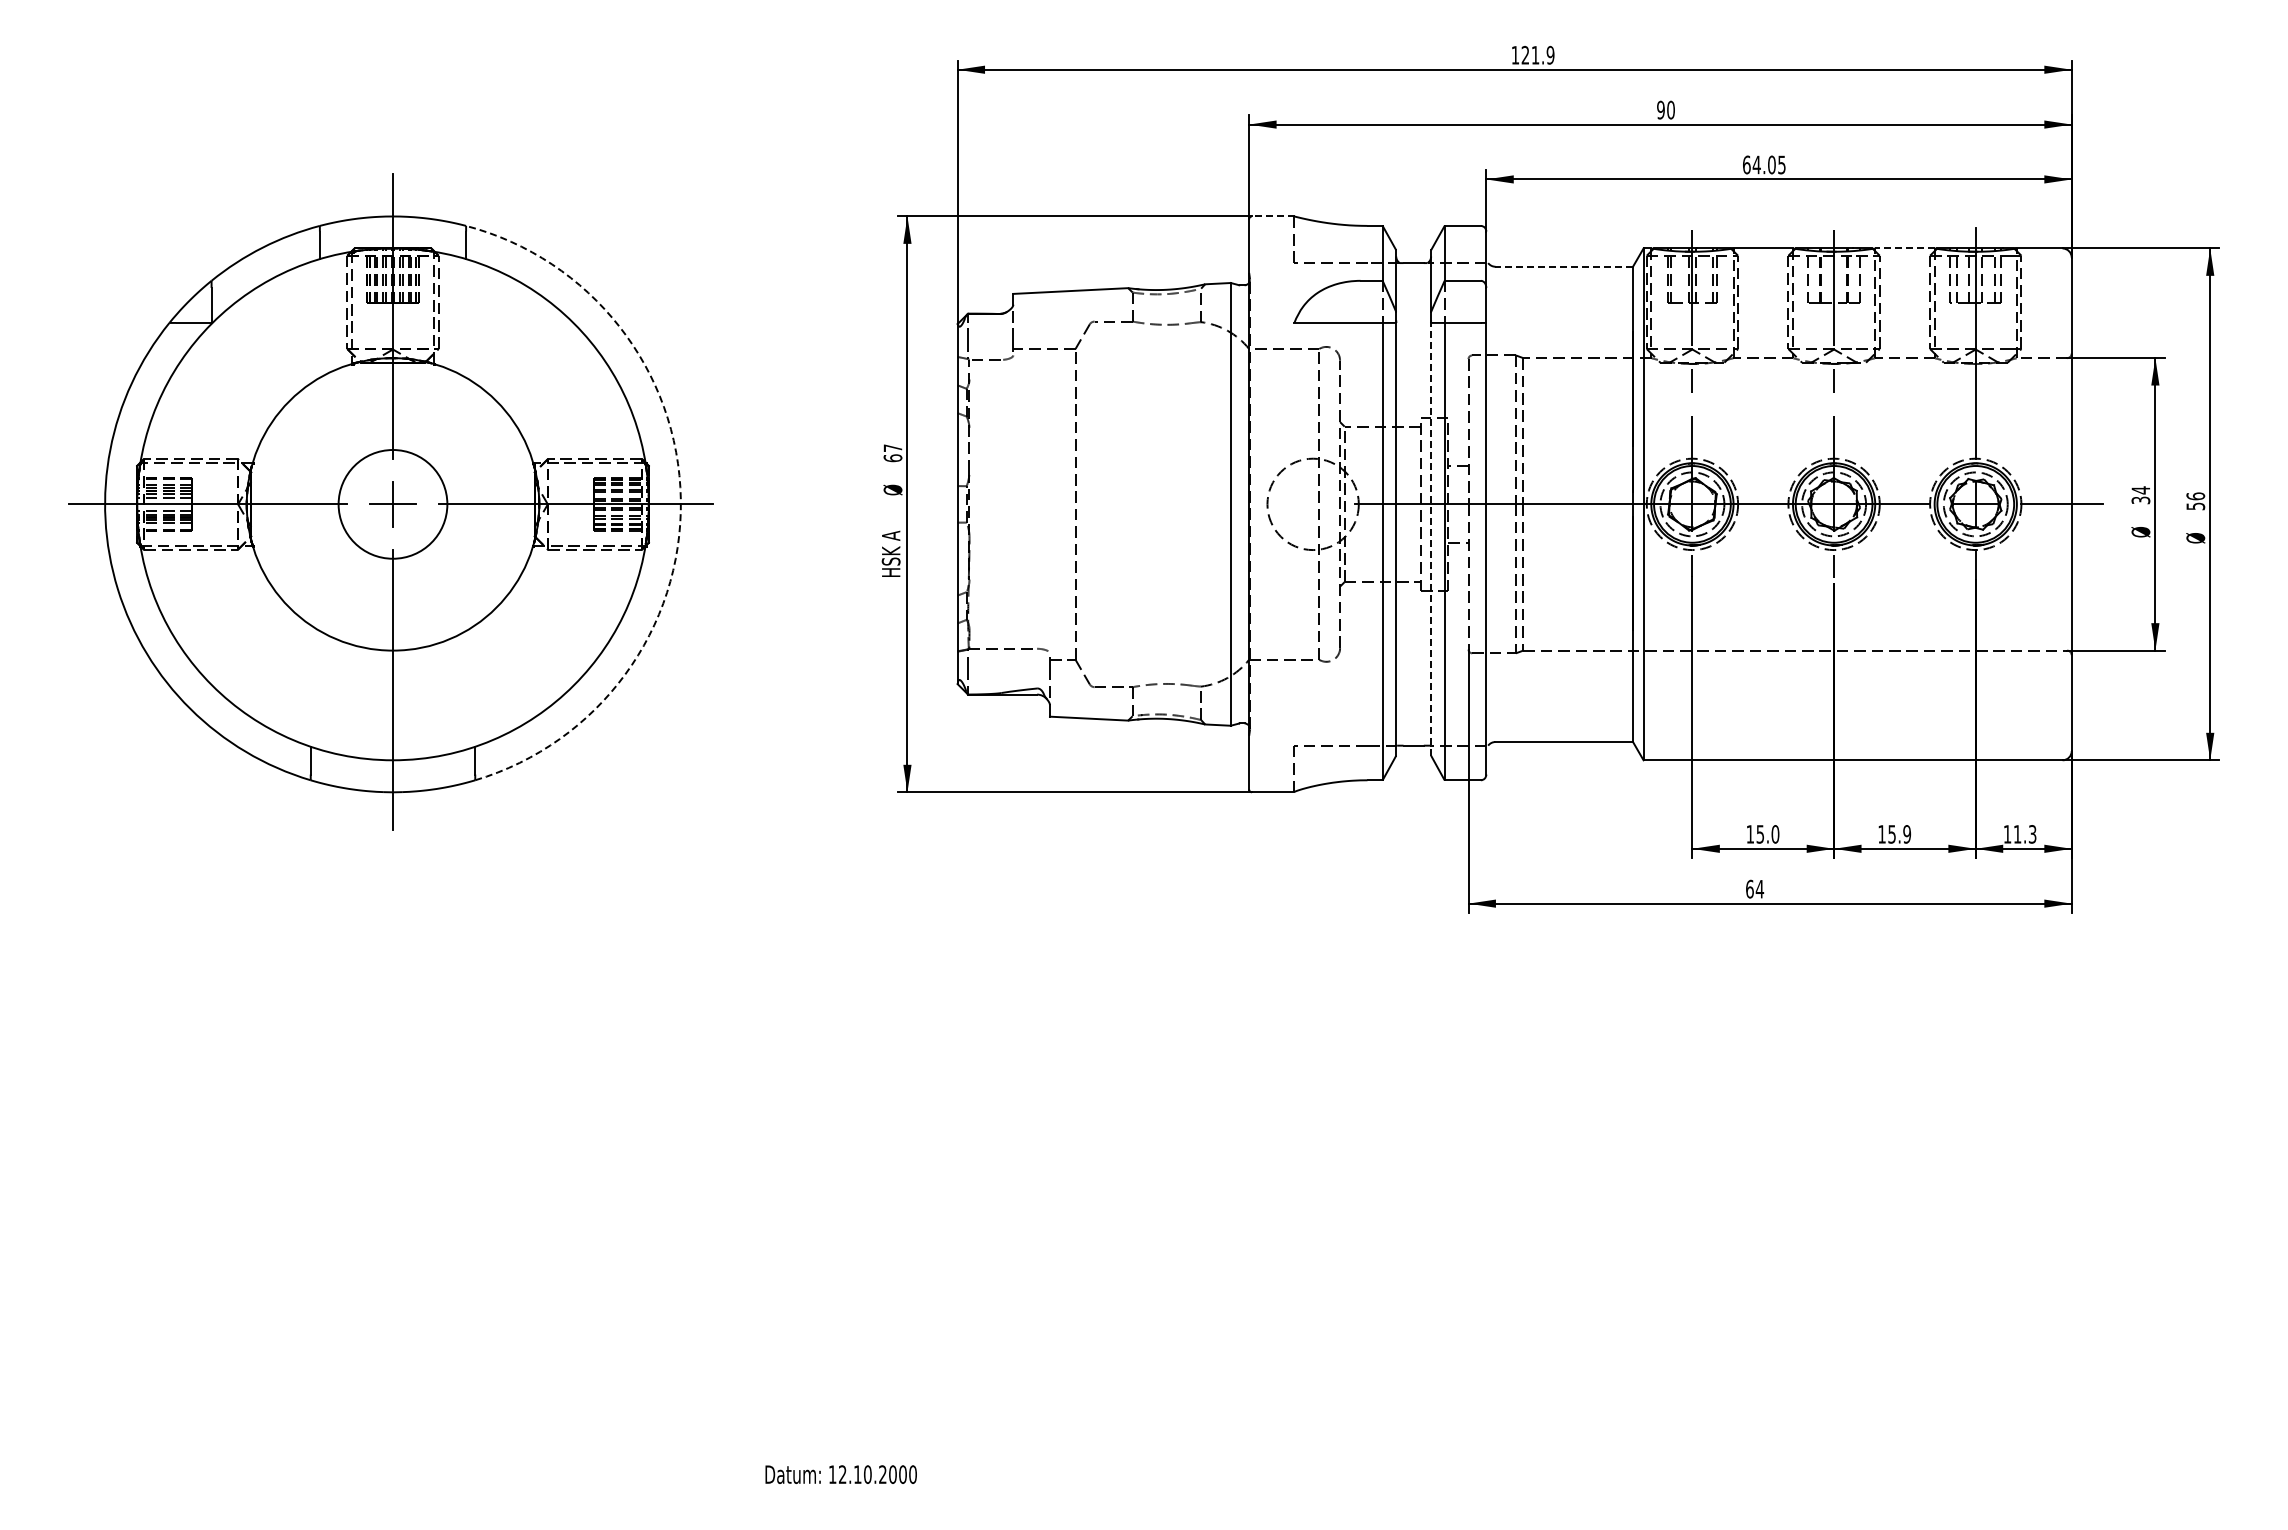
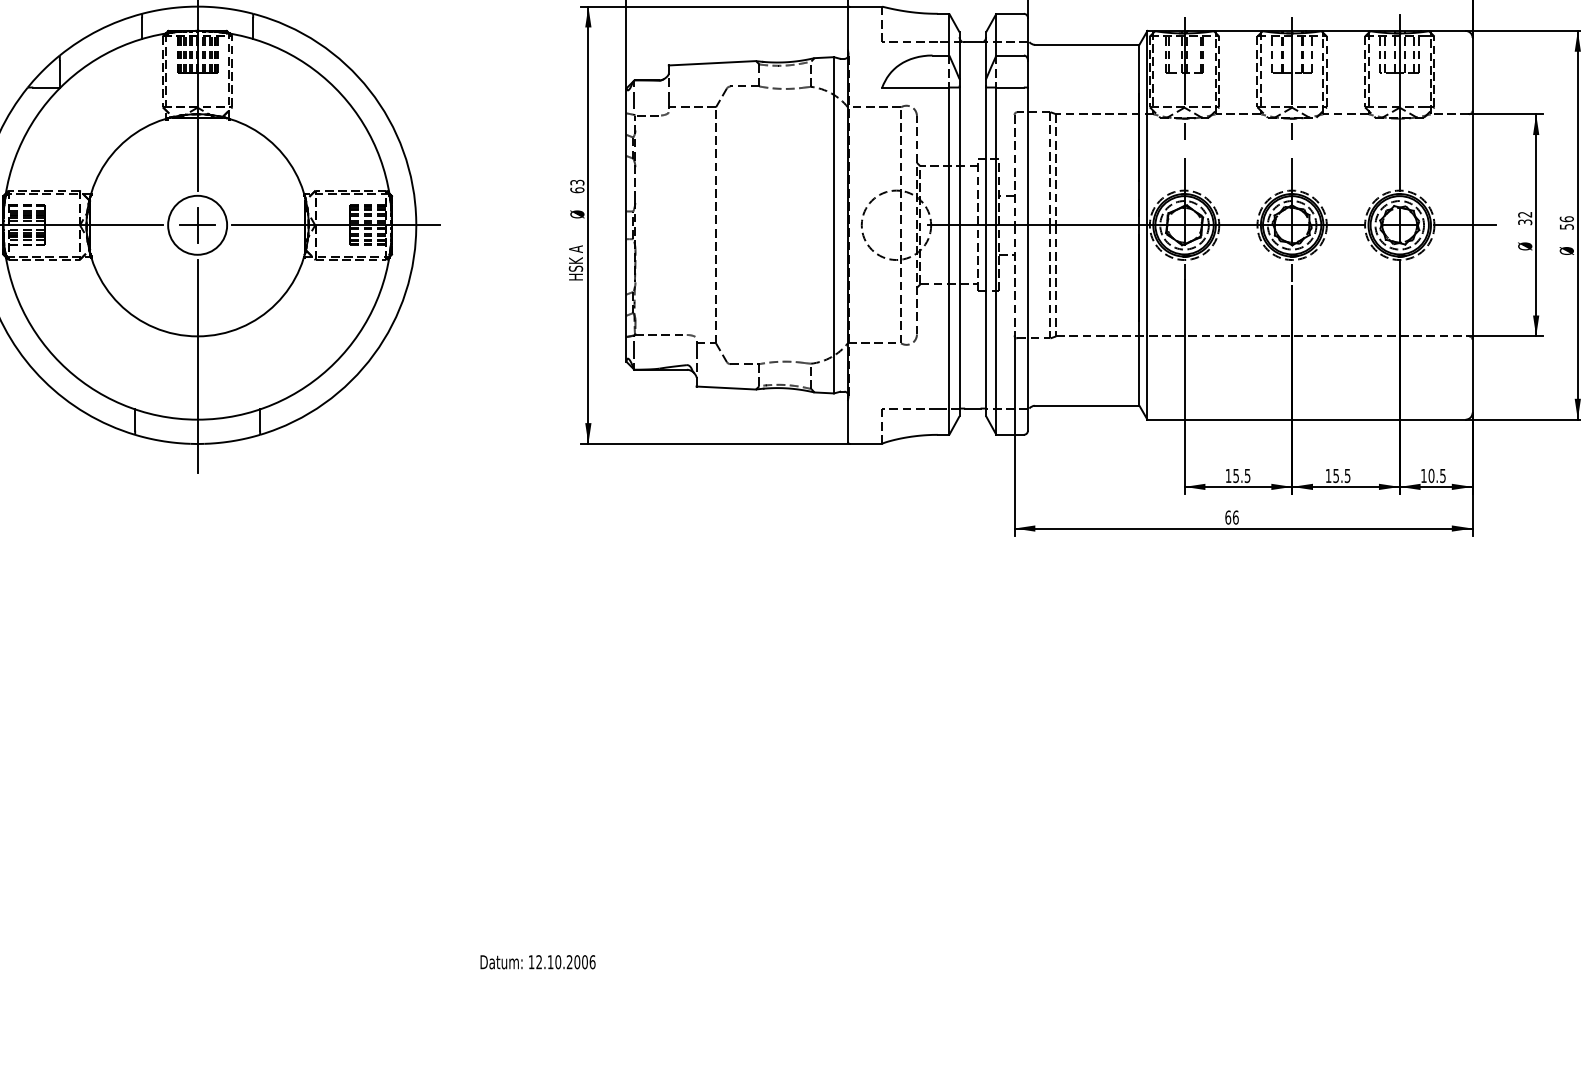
line: (1272, 216) -> (865, 6), dashed -> solid
line: (1904, 248) -> (1345, 30), dashed -> solid
line: (1564, 266) -> (1087, 44), dashed -> solid
text: (892, 447) -> (577, 182), 67 -> 63
text: (2140, 490) -> (1524, 214), 34 -> 32
arc: (680, 499) -> (415, 221), dashed -> solid
circle: (392, 504) -> (197, 225), size x0.71
line: (1431, 538) -> (986, 251), dashed -> solid
text: (1775, 834) -> (1247, 476), 15.0 -> 15.5
text: (1907, 834) -> (1347, 476), 15.9 -> 15.5
text: (2024, 834) -> (1436, 476), 11.3 -> 10.5
text: (1759, 888) -> (1235, 517), 64 -> 66
text: (912, 1474) -> (592, 962), 12.10.2000 -> 12.10.2006

